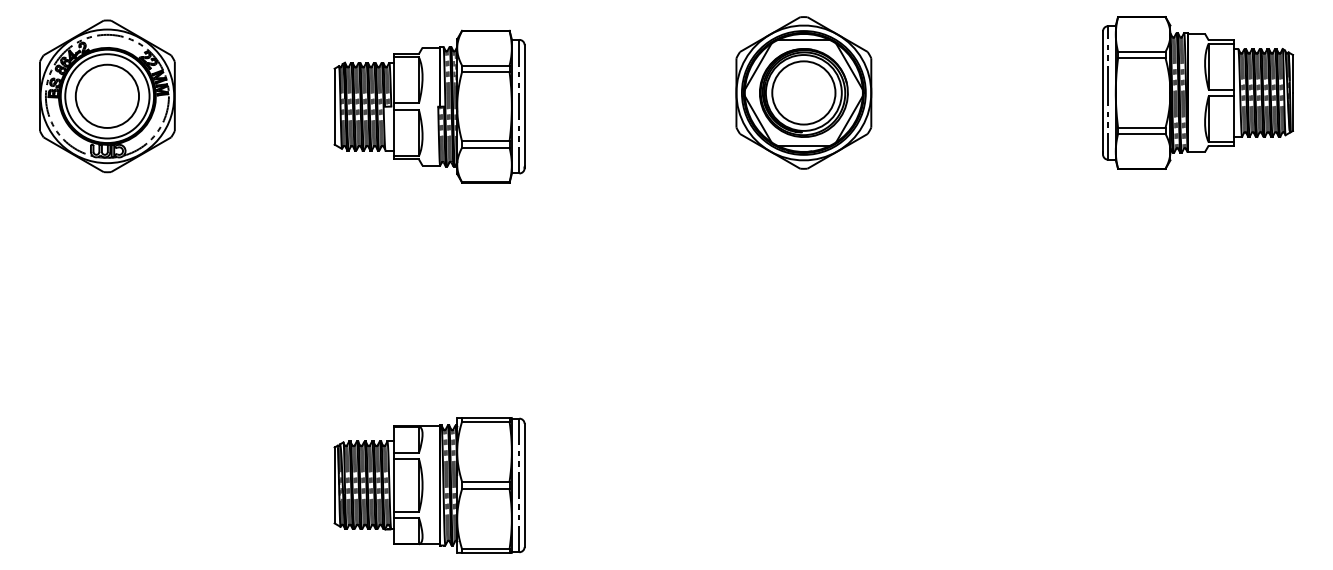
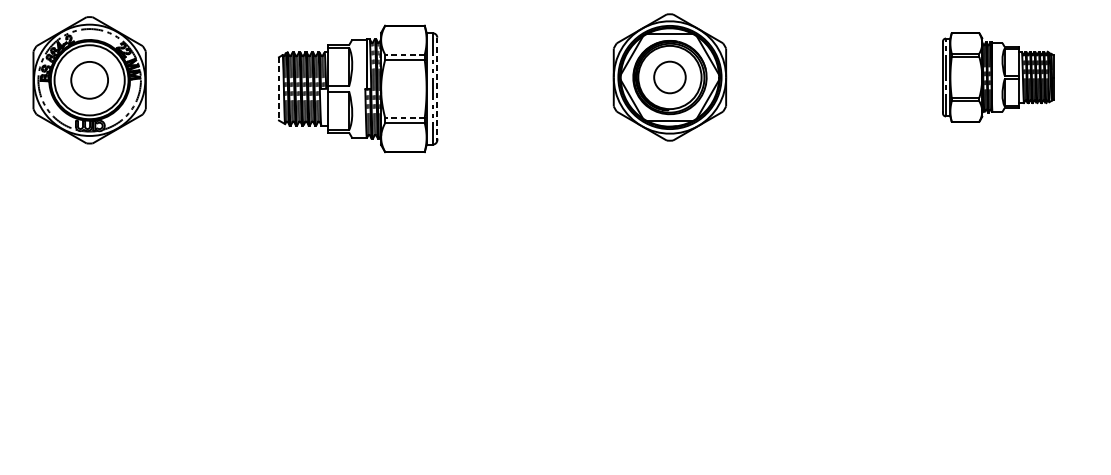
line: (485, 65) -> (404, 54), solid -> dashed
circle: (803, 92) -> (669, 77), size x0.6
part: (1197, 92) -> (997, 77), size x0.7
circle: (107, 95) -> (89, 79), size x0.7
line: (524, 105) -> (437, 87), solid -> dashed
line: (334, 106) -> (278, 88), solid -> dashed
line: (485, 141) -> (404, 117), solid -> dashed
part: (429, 485) -> (358, 404), removed

